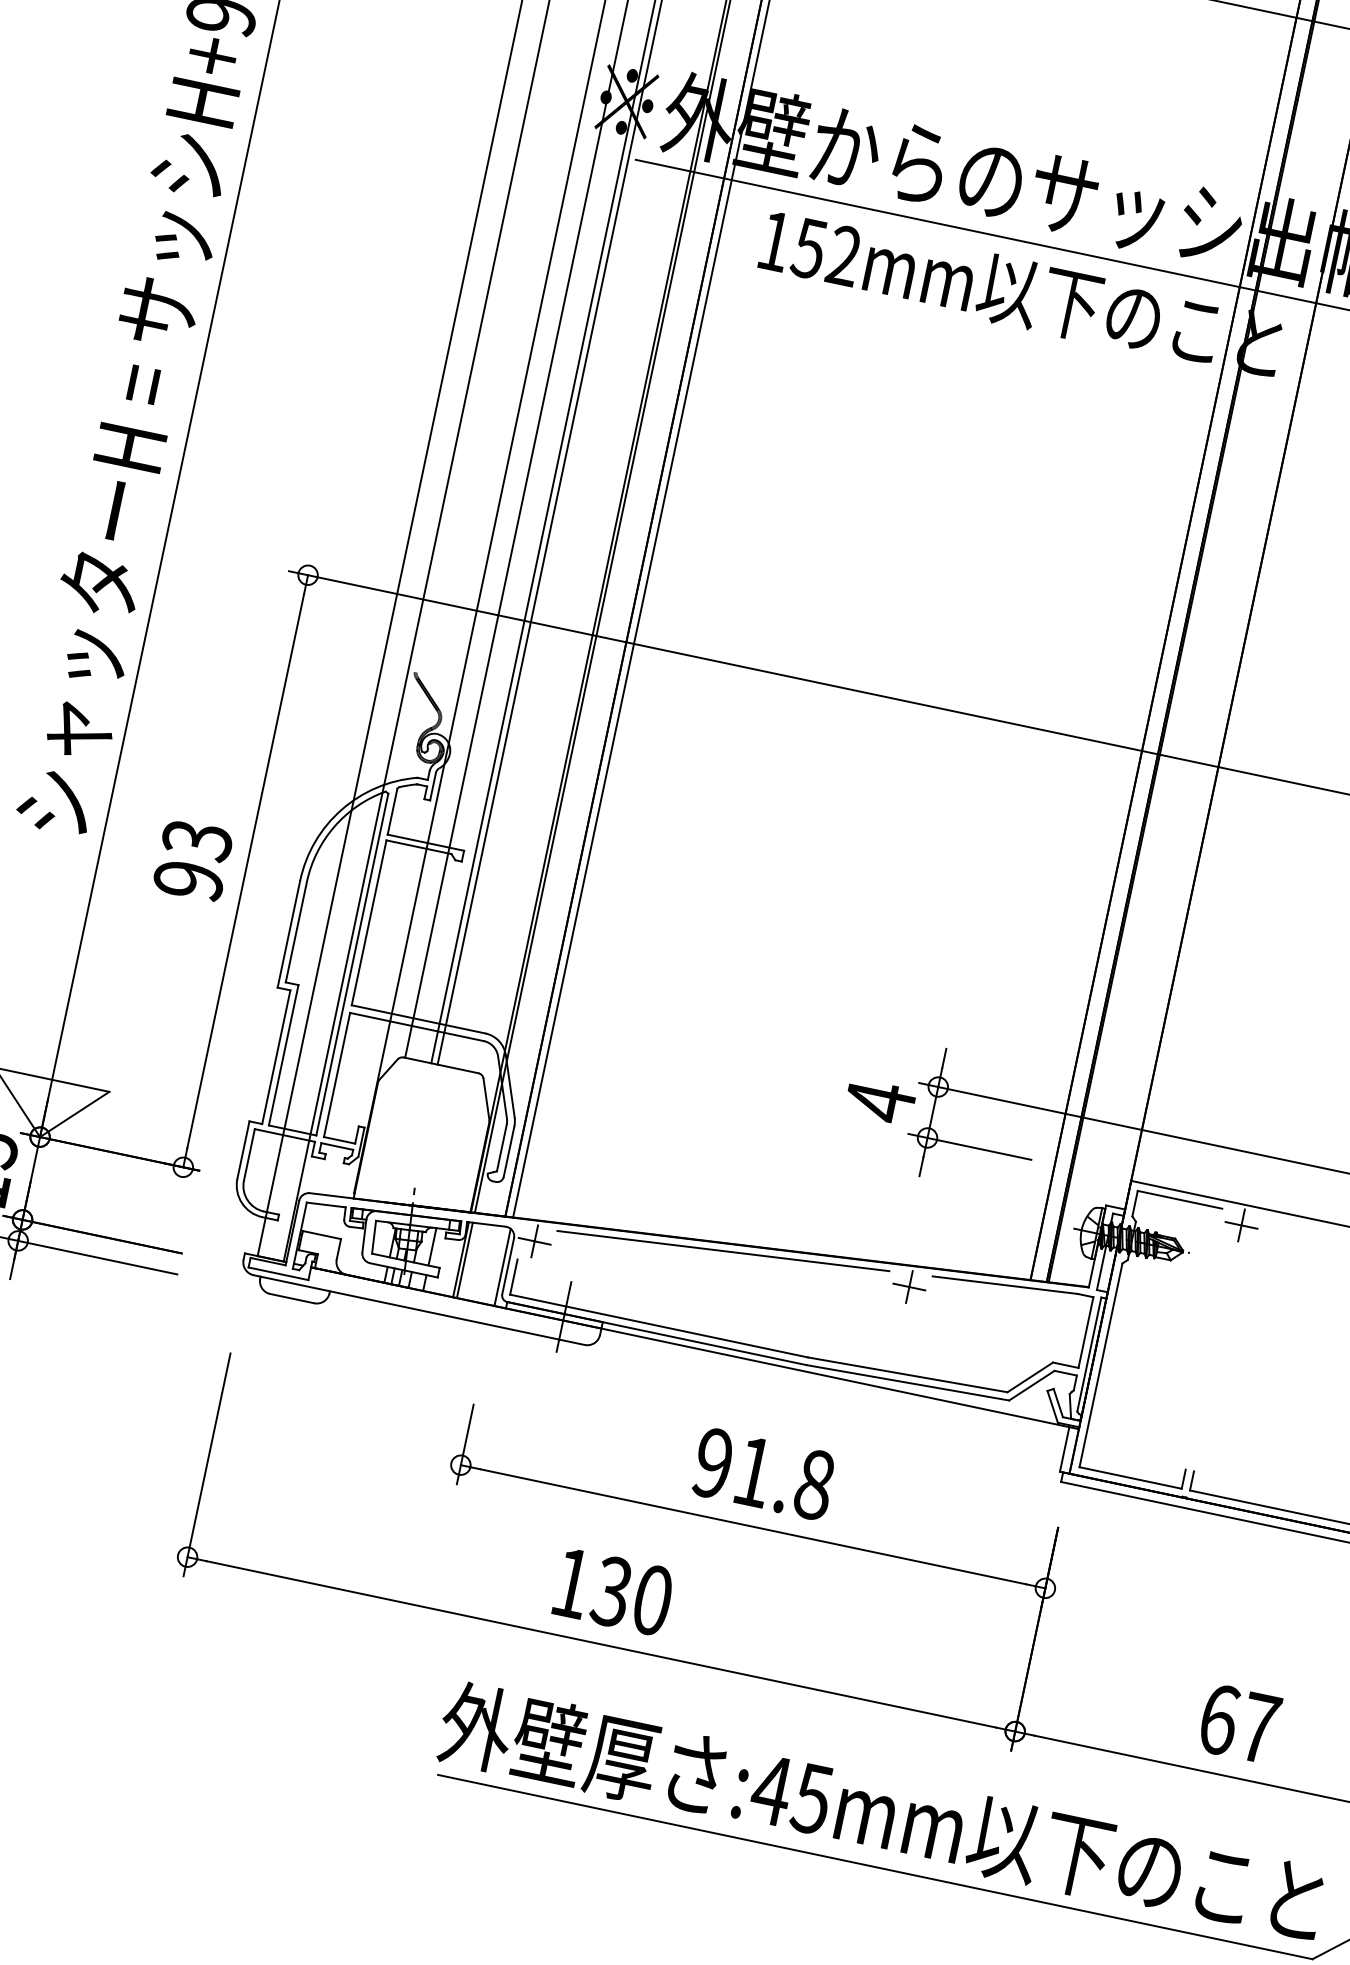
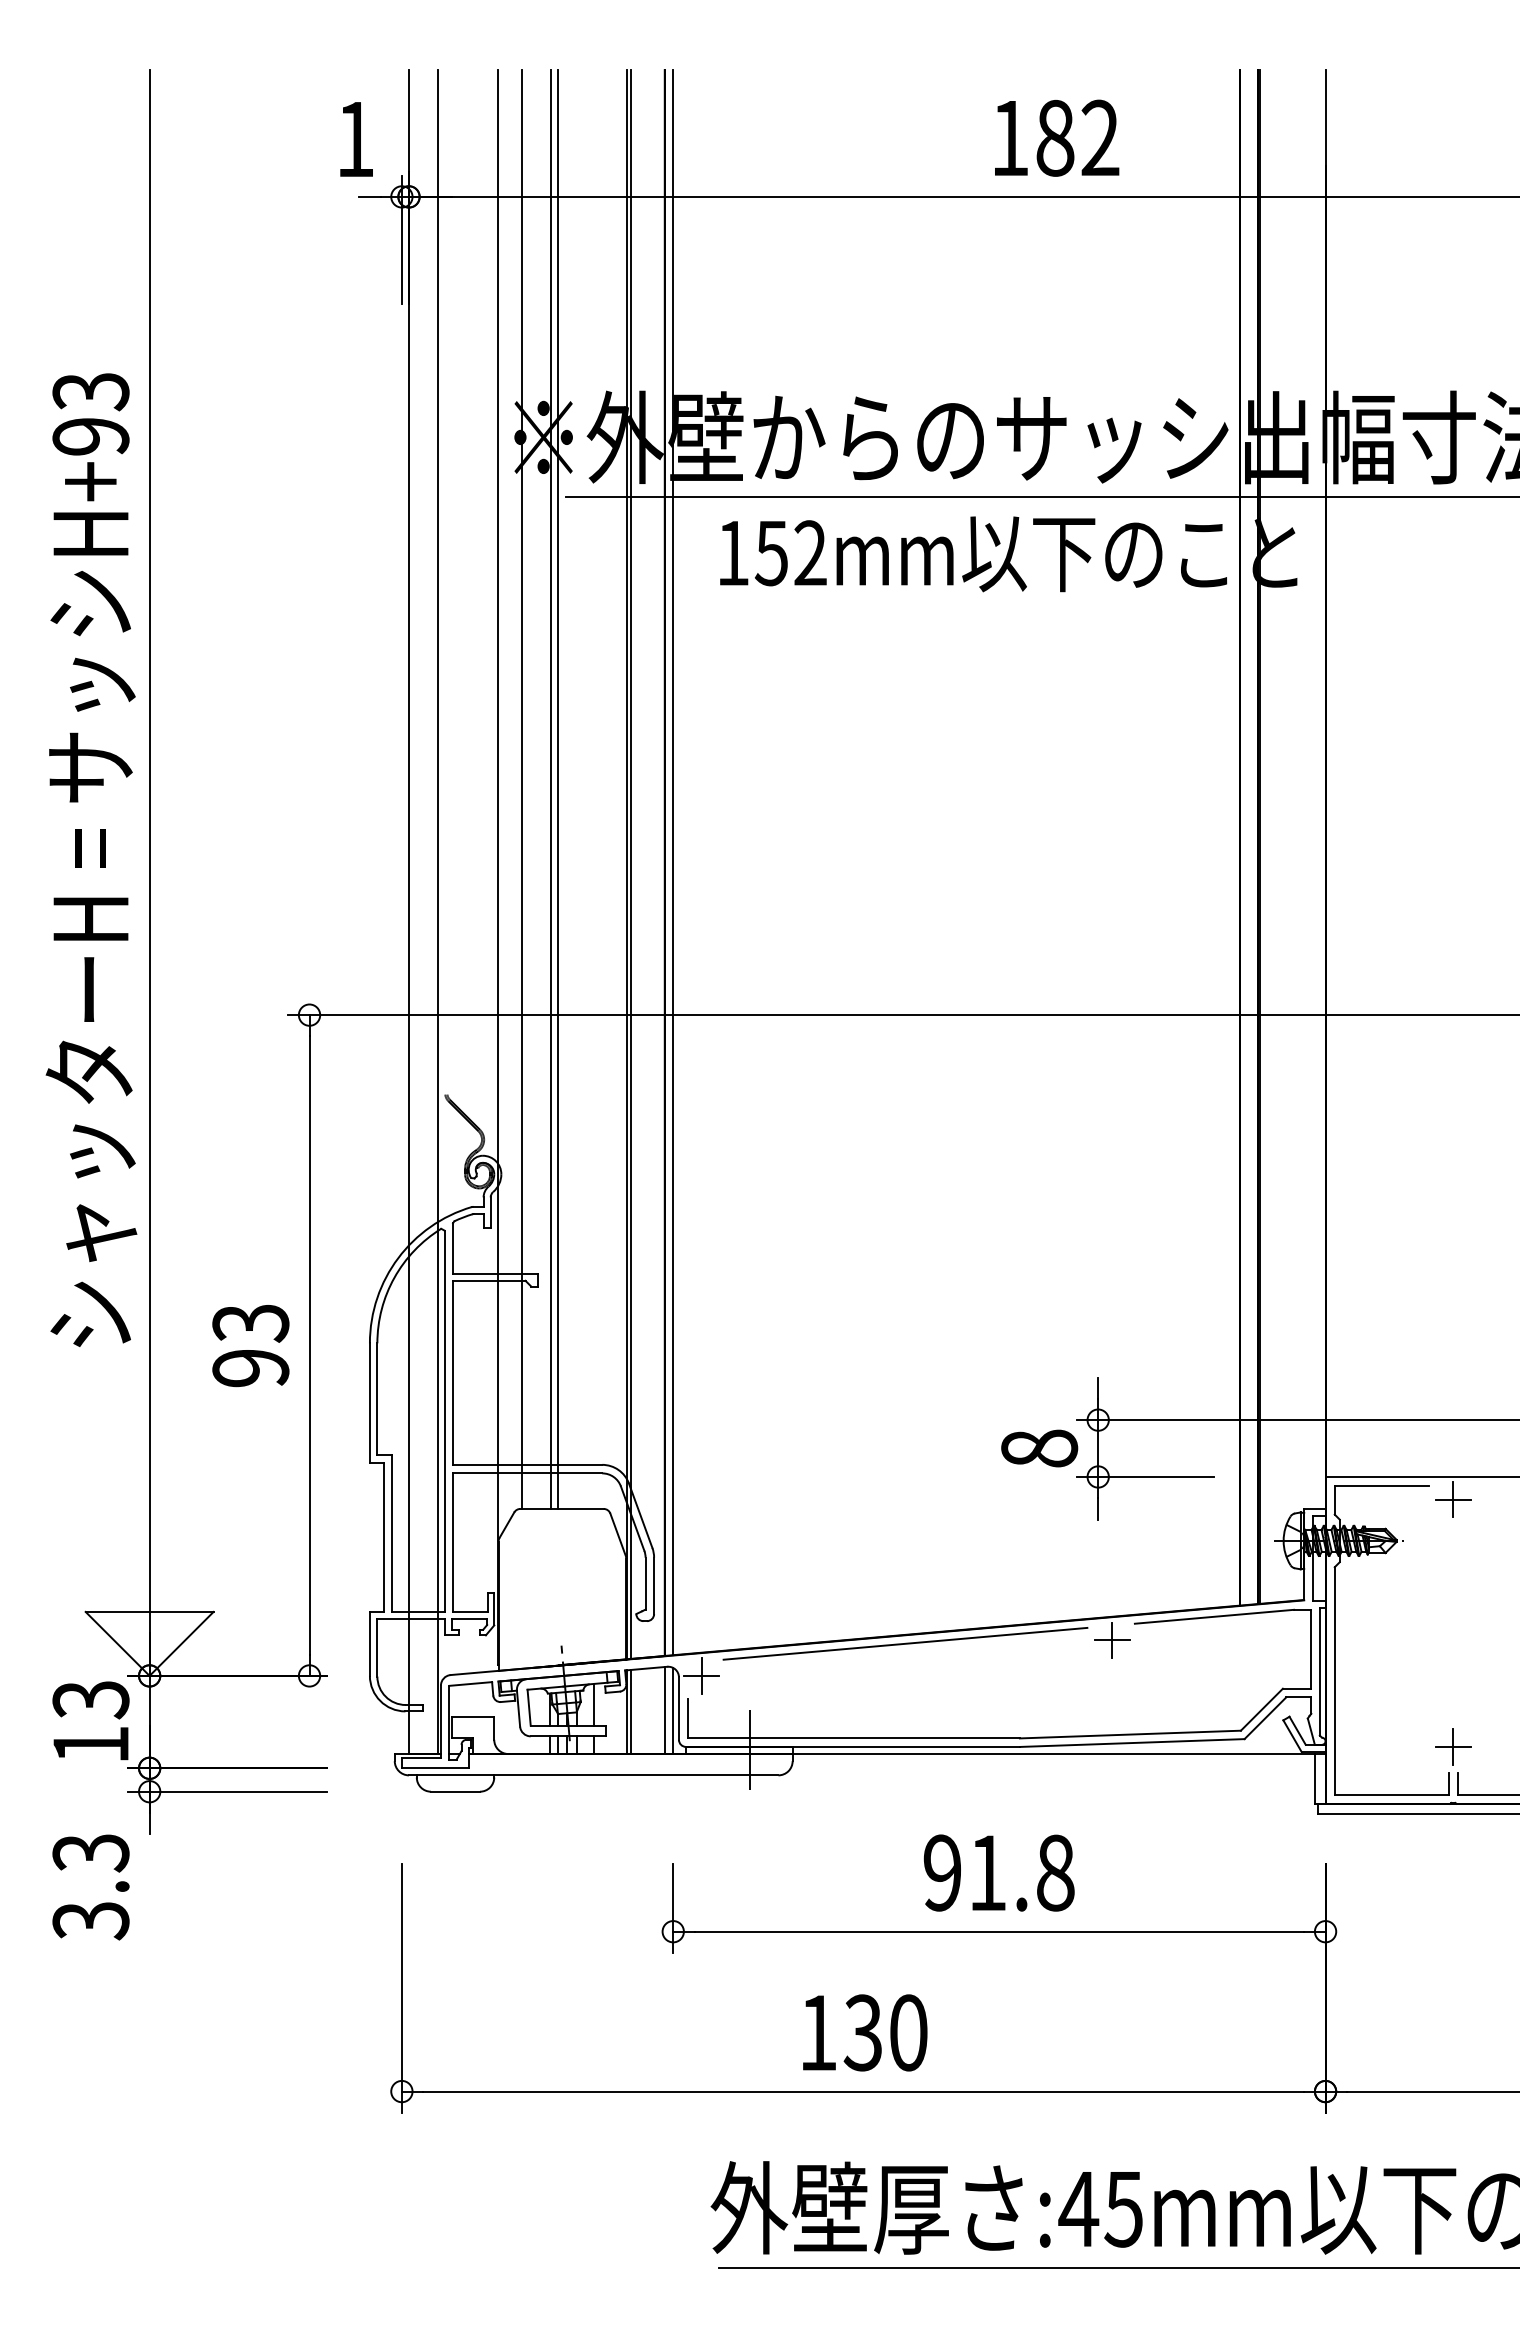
text: (880, 1101) -> (1039, 1448), 4 -> 8
line: (494, 1265) -> (664, 1710), added
part: (1194, 1446) -> (1453, 1746), added

